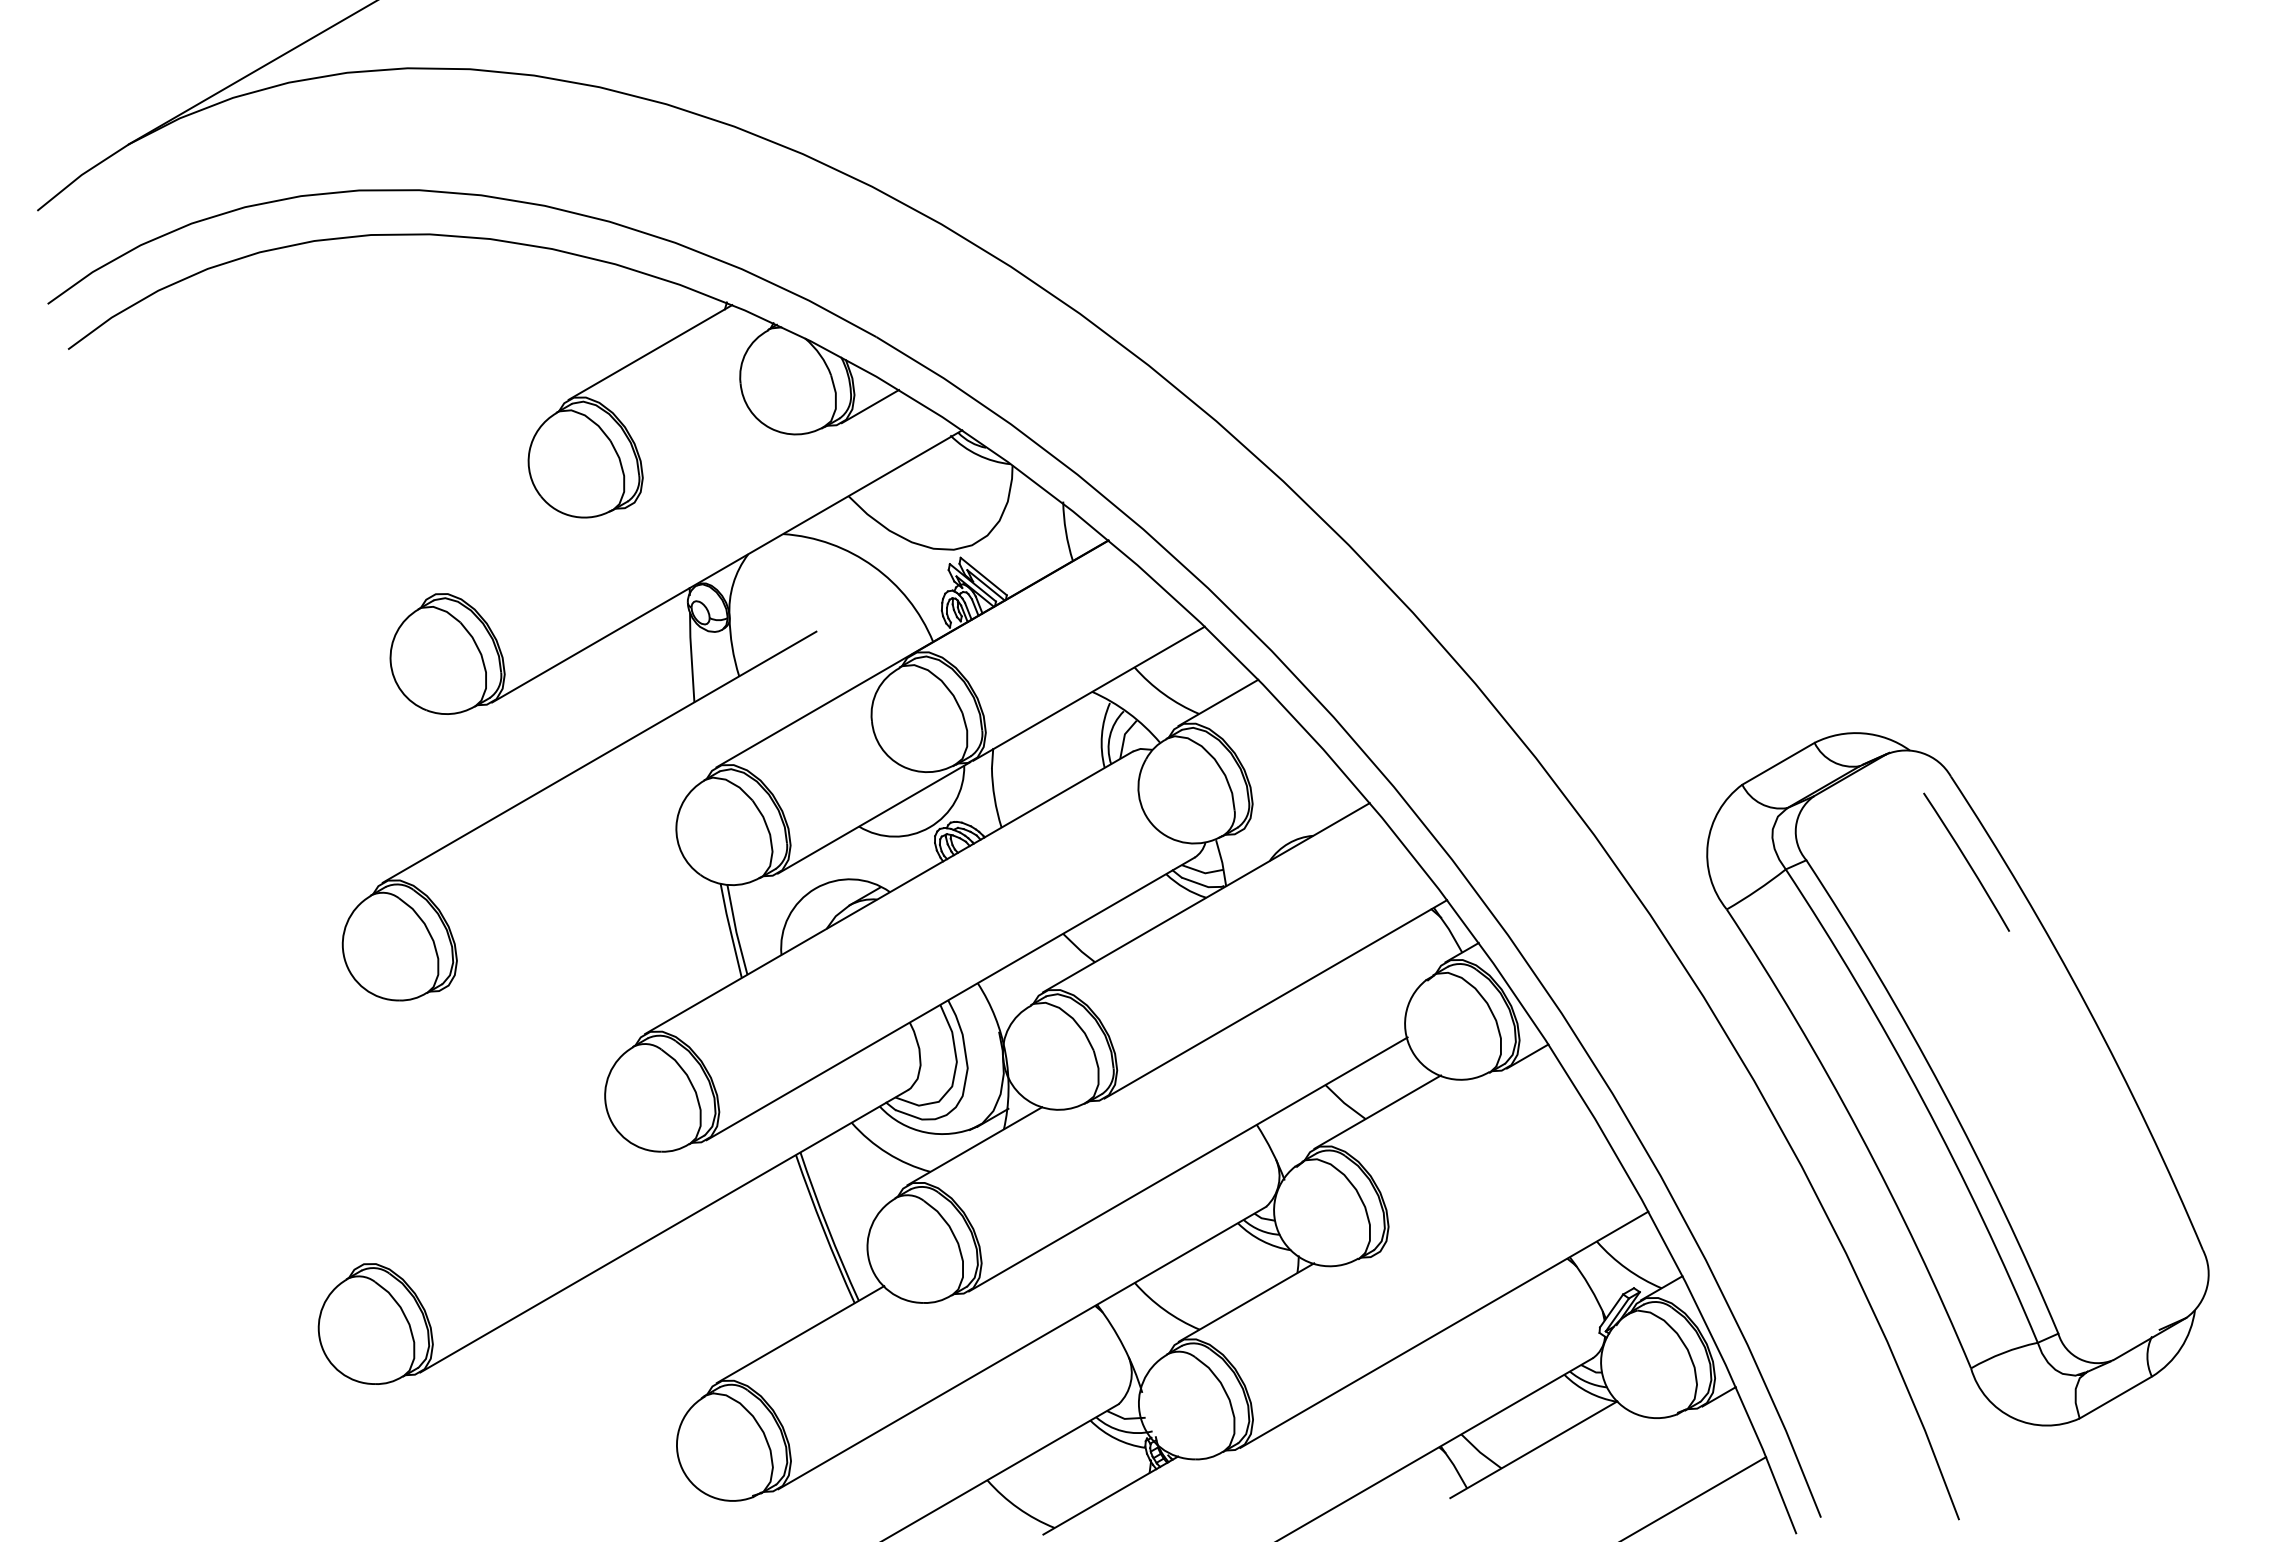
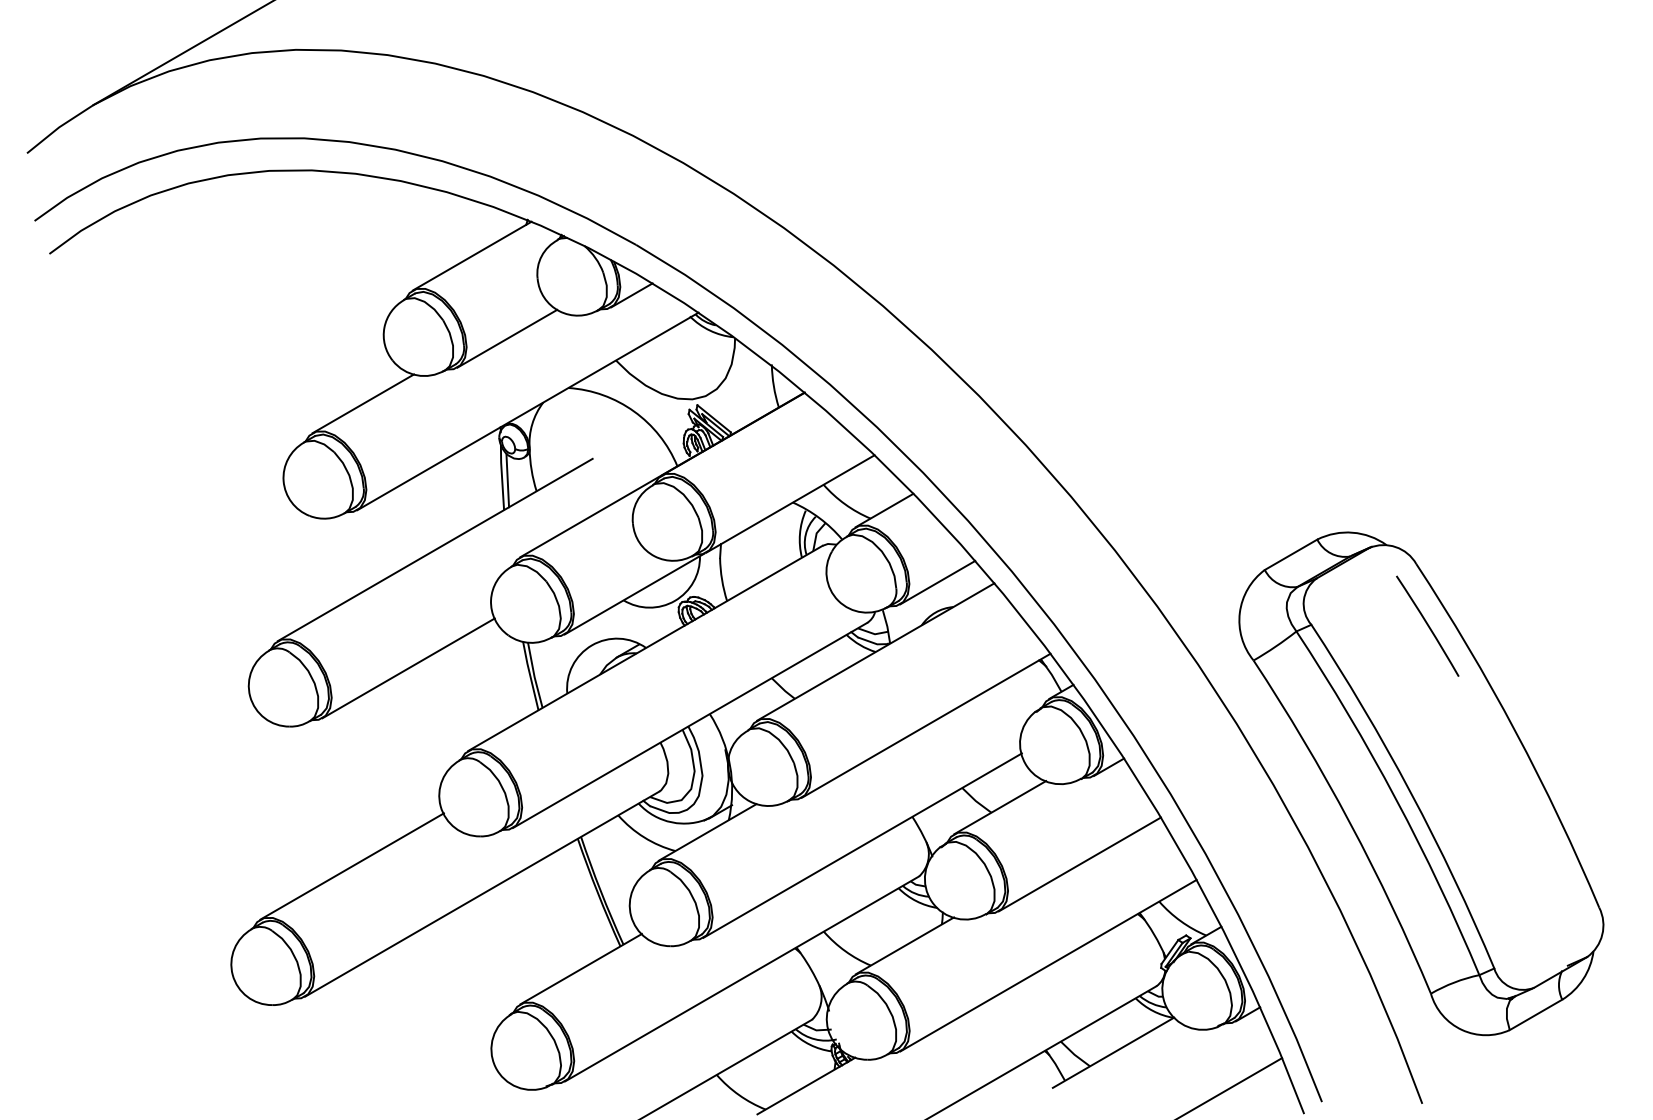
line: (698, 466) -> (507, 338), added
line: (500, 555) -> (363, 403), added
line: (699, 661) -> (507, 480), added
line: (1291, 802) -> (937, 582), added
line: (562, 919) -> (408, 667), added
line: (1487, 1189) -> (1079, 863), added
line: (484, 1192) -> (351, 866), added

